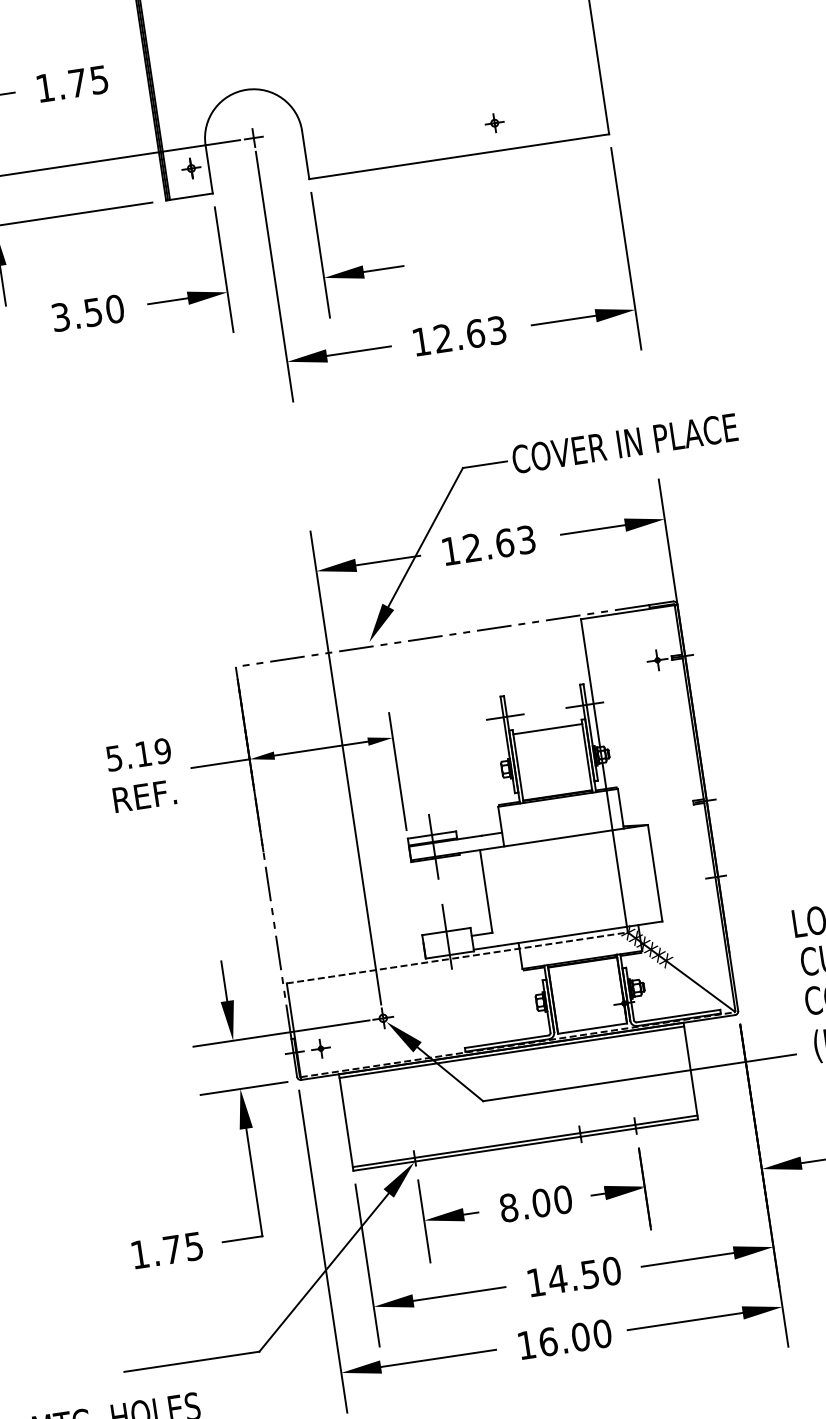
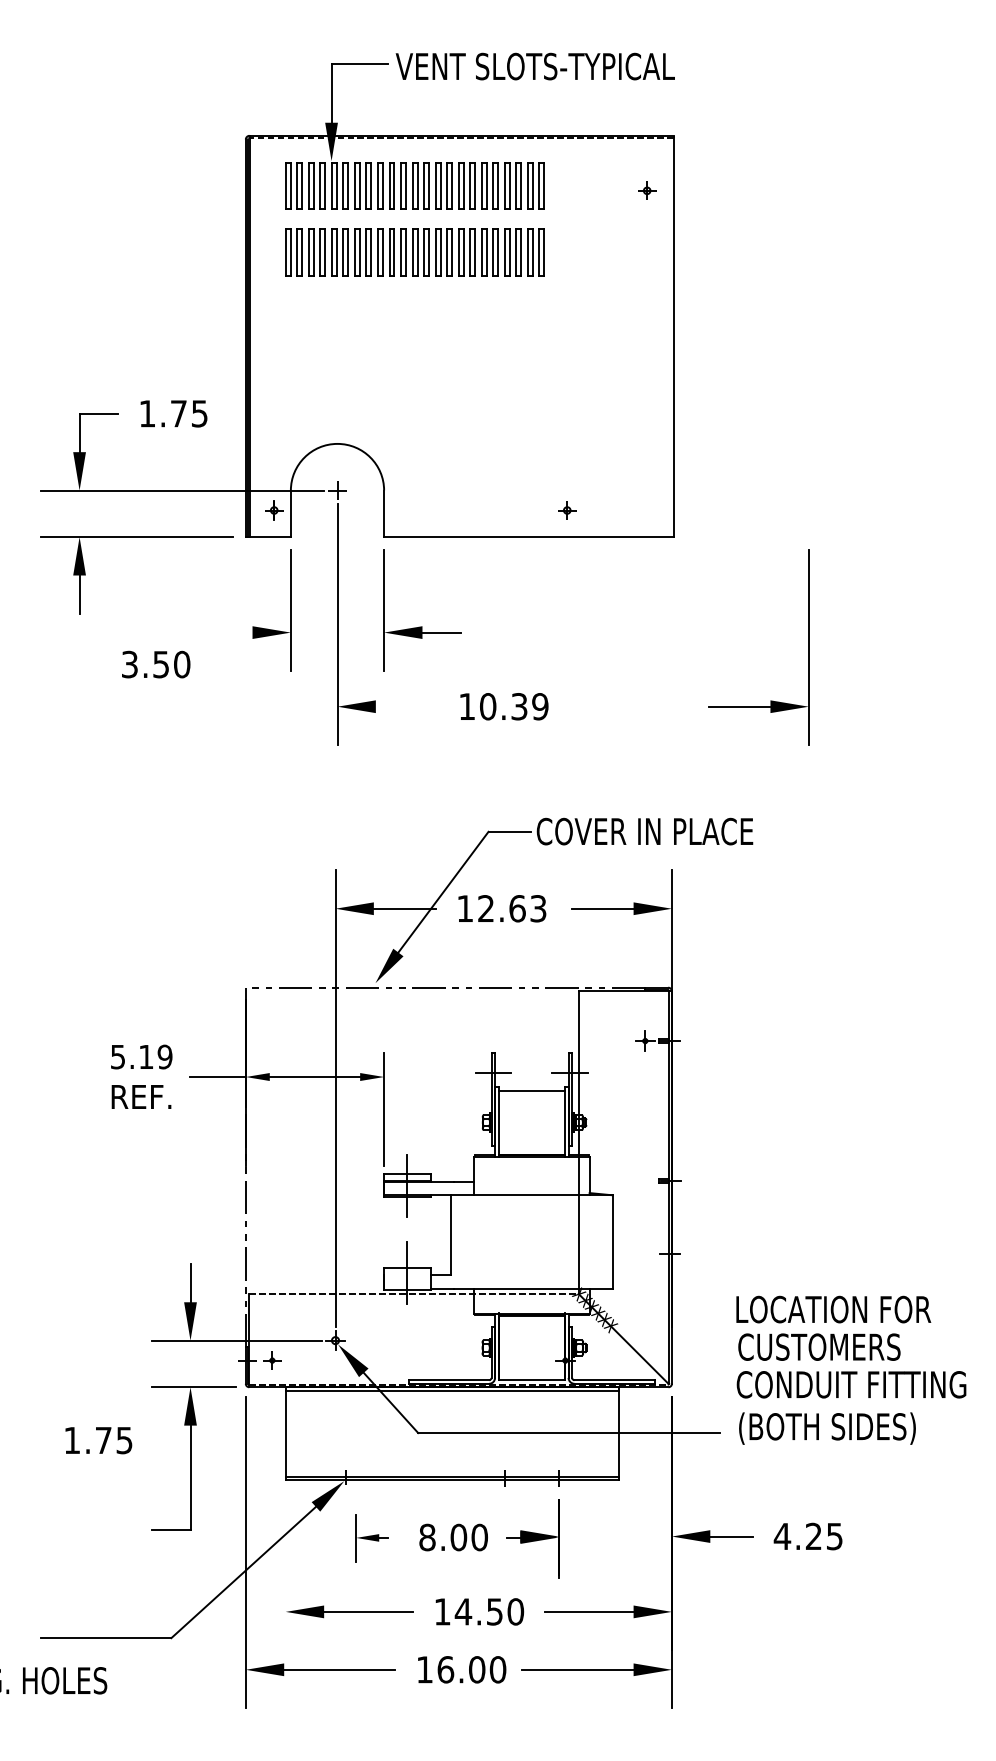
part: (625, 248) -> (808, 647), moved
line: (168, 301) -> (233, 632), removed
text: (88, 313) -> (156, 664), moved
text: (470, 334) -> (514, 706), 12.63 -> 10.39
line: (358, 350) -> (406, 706), removed
part: (451, 1217) -> (371, 1538), size x0.6
text: (167, 1250) -> (98, 1440), moved
line: (367, 1265) -> (285, 1571), removed

